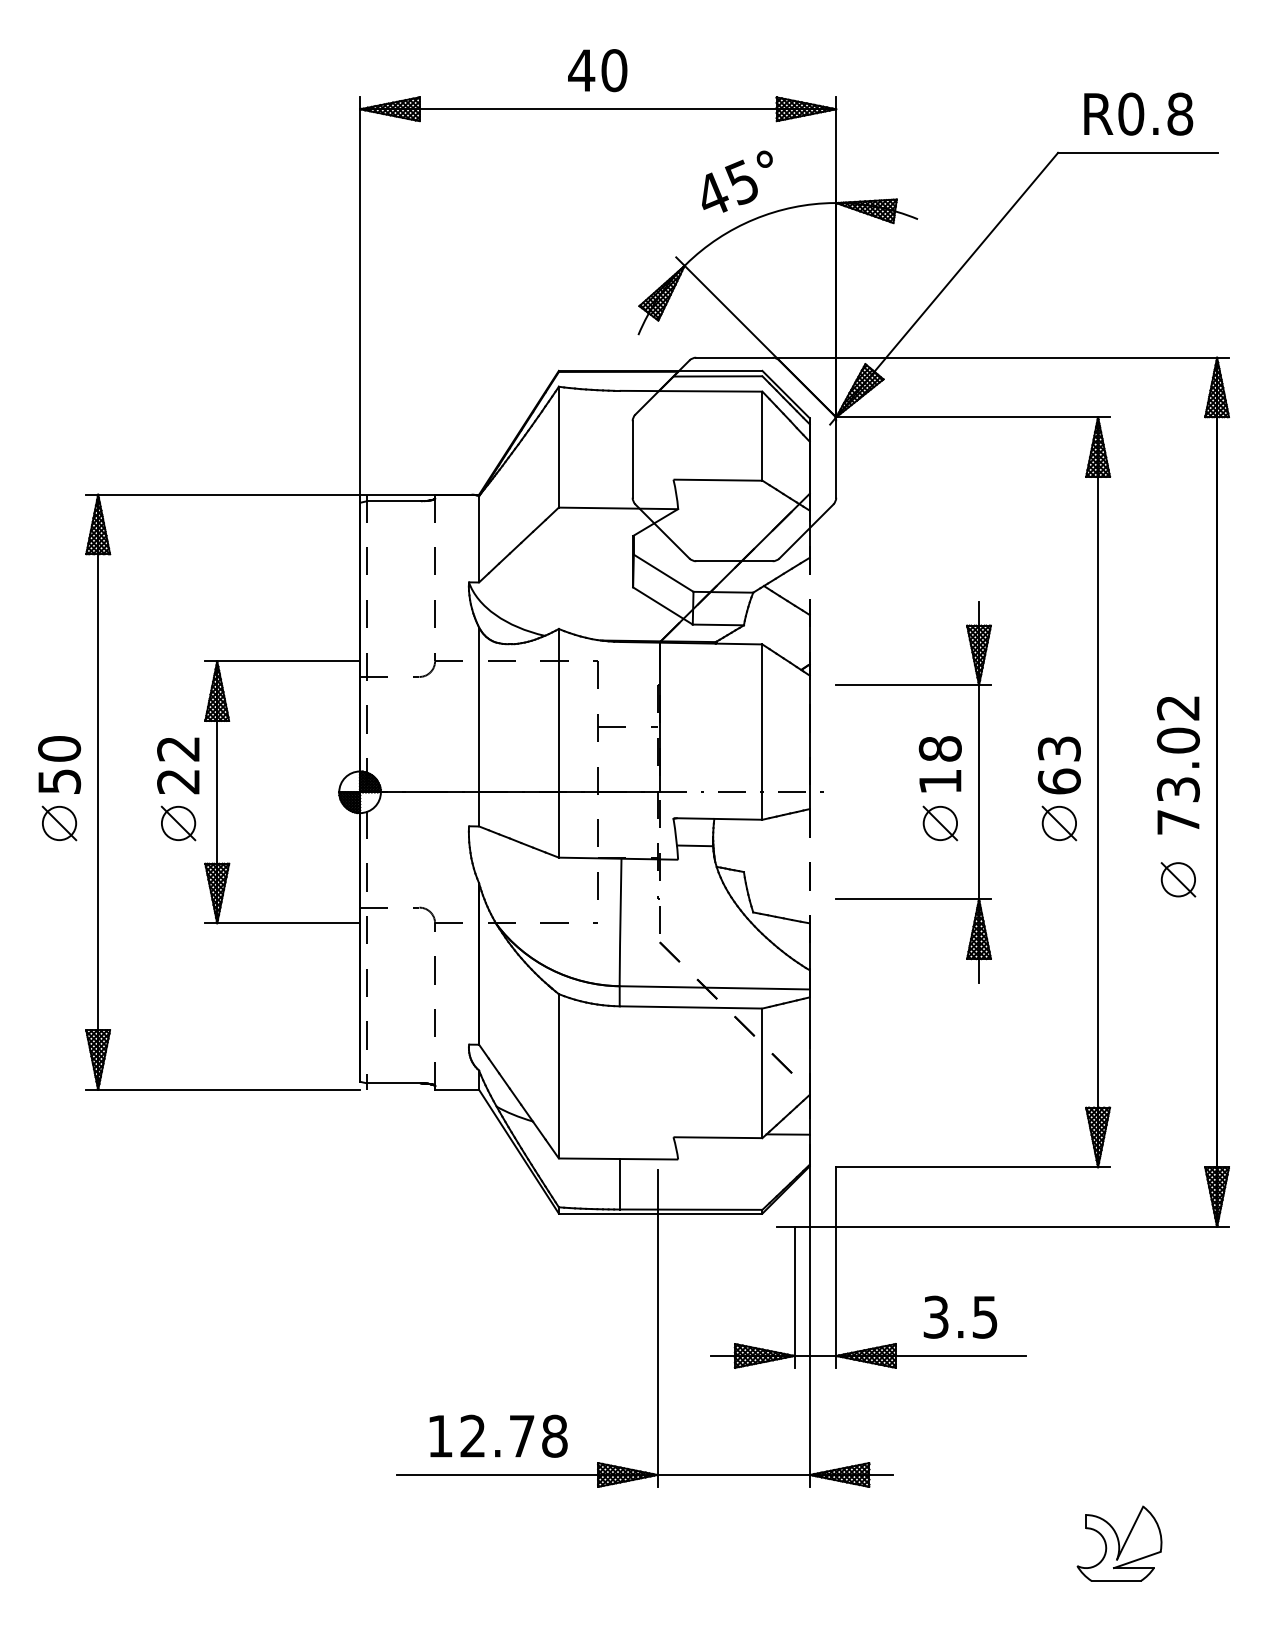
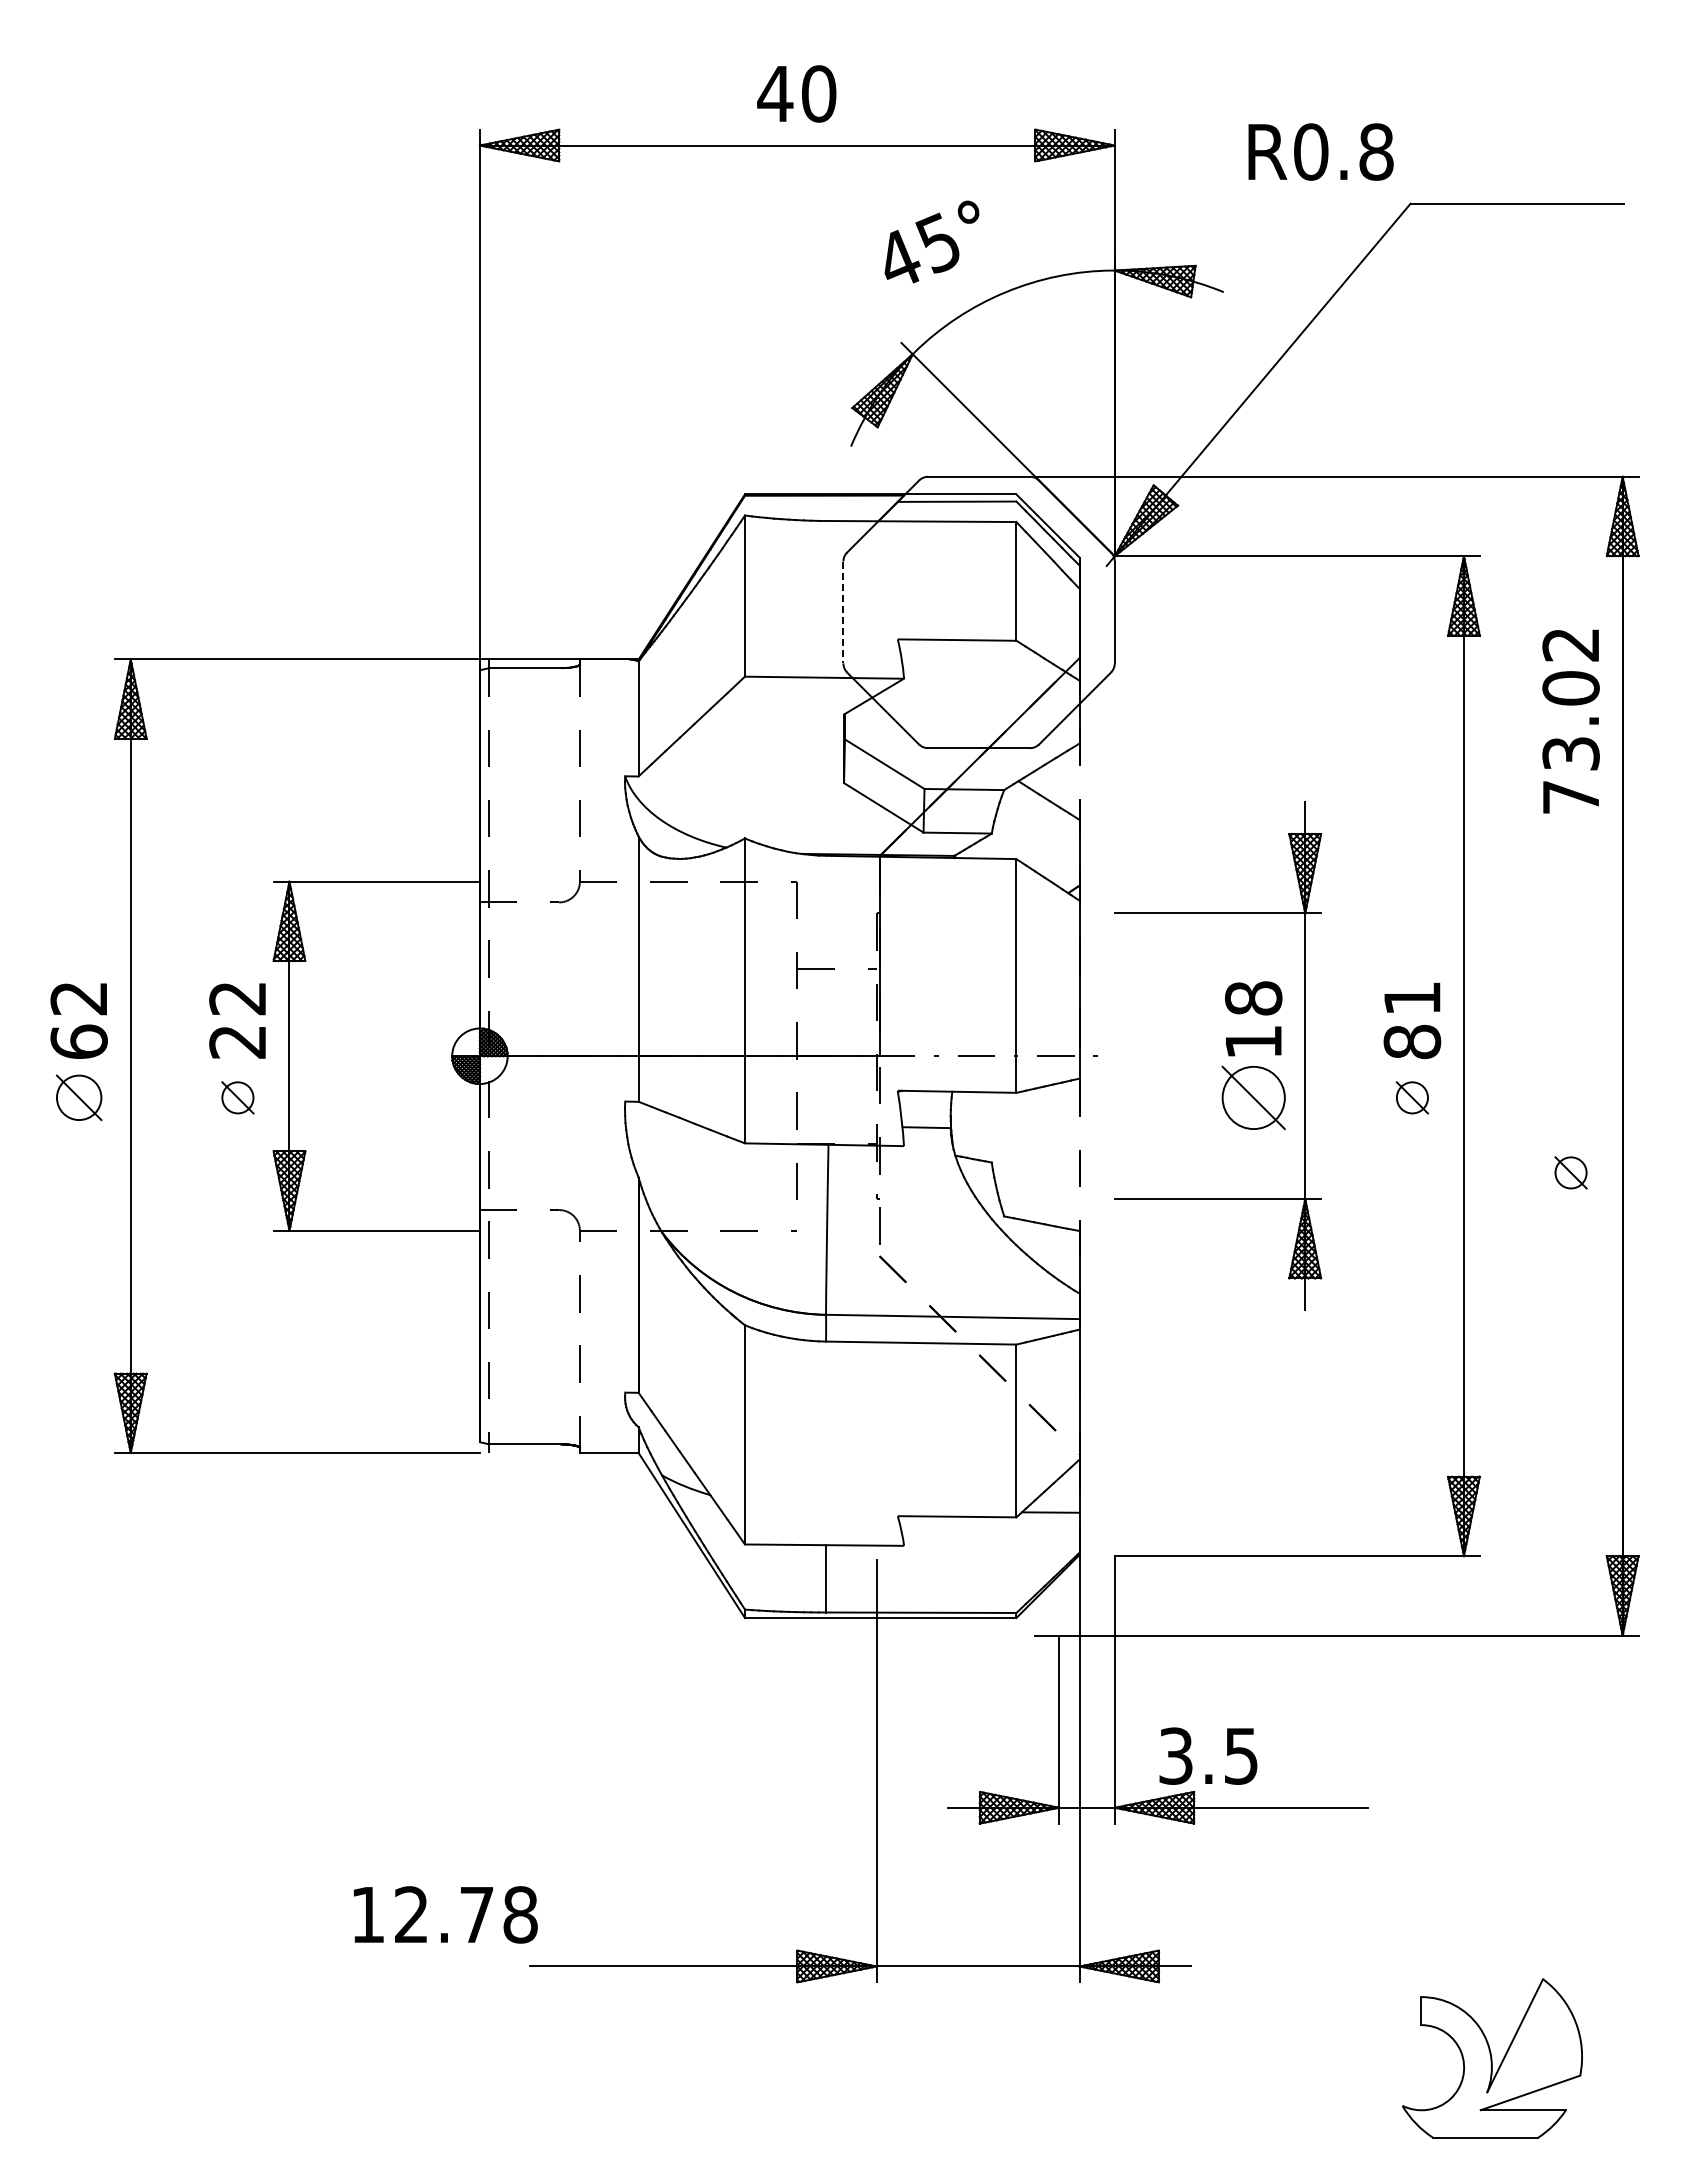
text: (1138, 113) -> (1320, 151), moved
text: (737, 181) -> (931, 241), moved
line: (632, 459) -> (843, 612), solid -> dashed
text: (59, 764) -> (78, 1019), 50 -> 62
text: (1059, 765) -> (1412, 1020), 63 -> 81
text: (1178, 765) -> (1570, 721), moved
part: (178, 823) -> (237, 1097), size x0.7
part: (940, 823) -> (1253, 1097), size x1.4
part: (1059, 823) -> (1412, 1097), size x0.7
part: (1178, 879) -> (1570, 1172), size x0.7
text: (960, 1316) -> (1208, 1755), moved
text: (498, 1436) -> (445, 1914), moved
part: (1119, 1543) -> (1492, 2057), size x1.6

